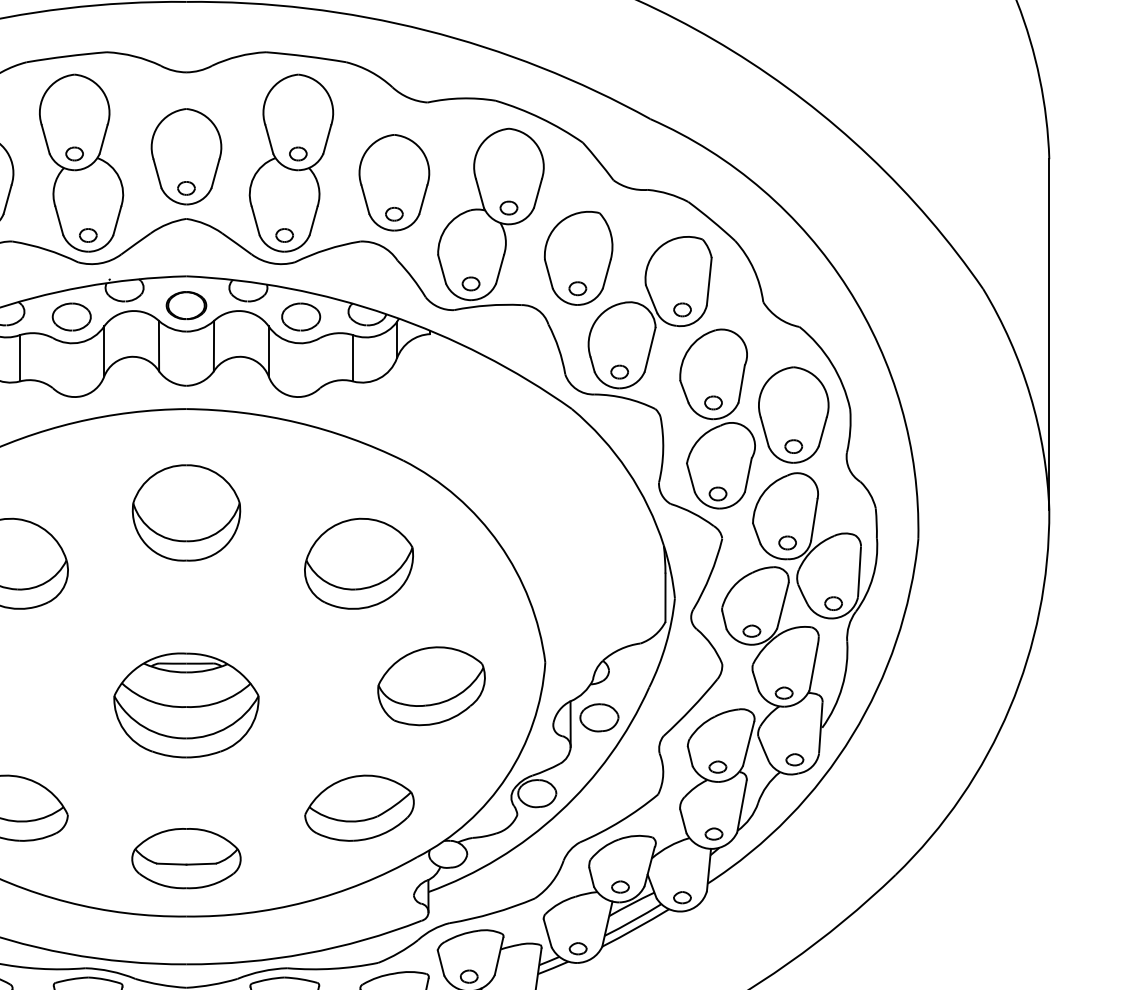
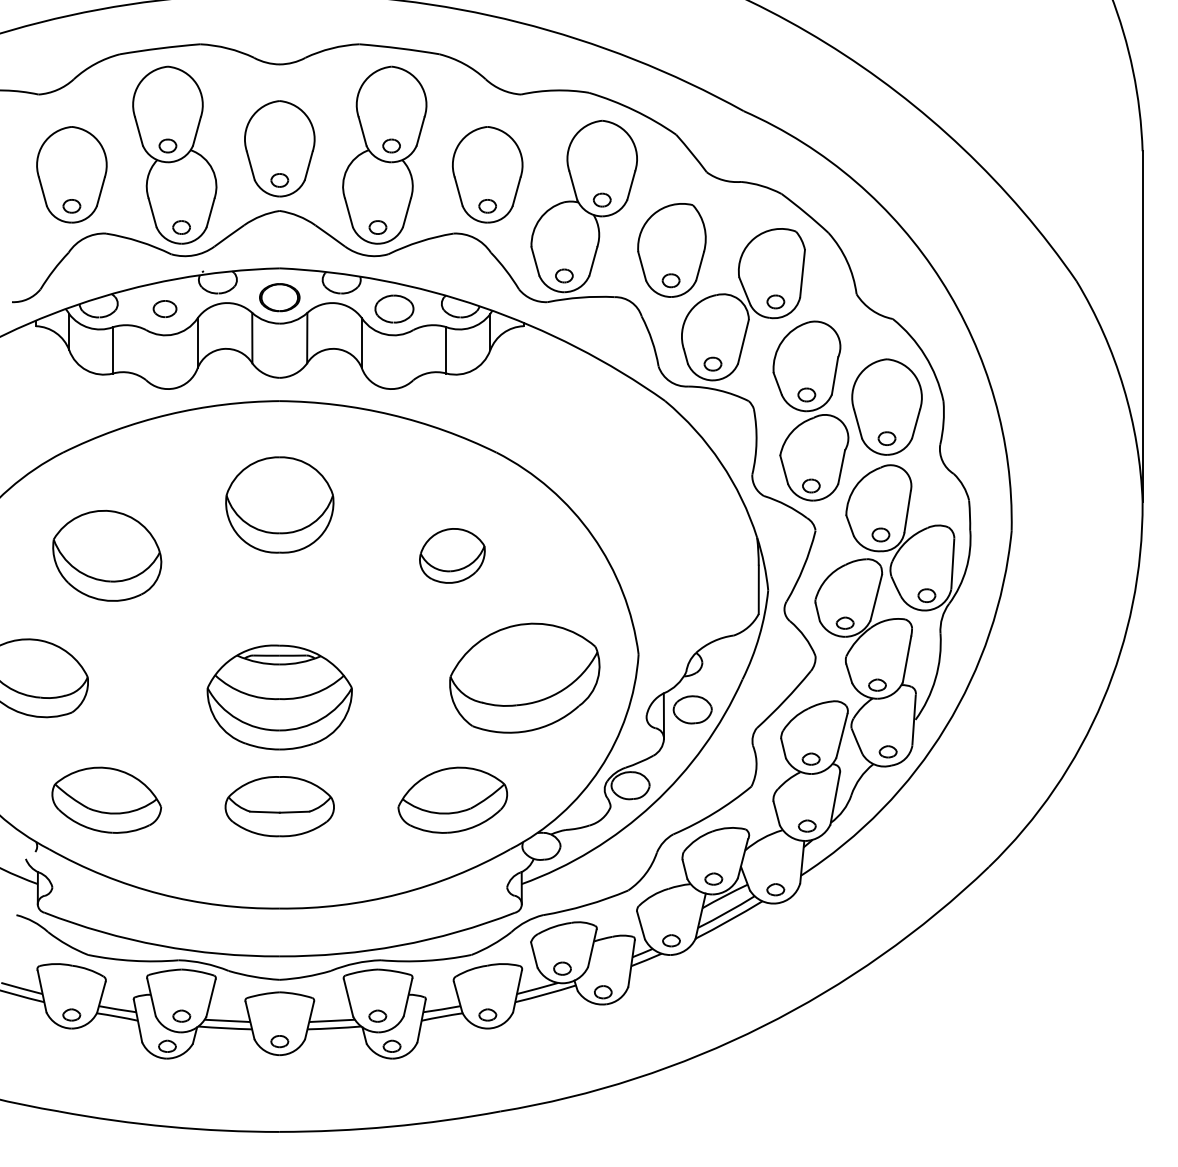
part: (71, 316) -> (164, 308), size x0.6
part: (359, 563) -> (452, 555), size x0.6
part: (431, 686) -> (524, 678), size x1.4
part: (186, 858) -> (279, 806), moved

